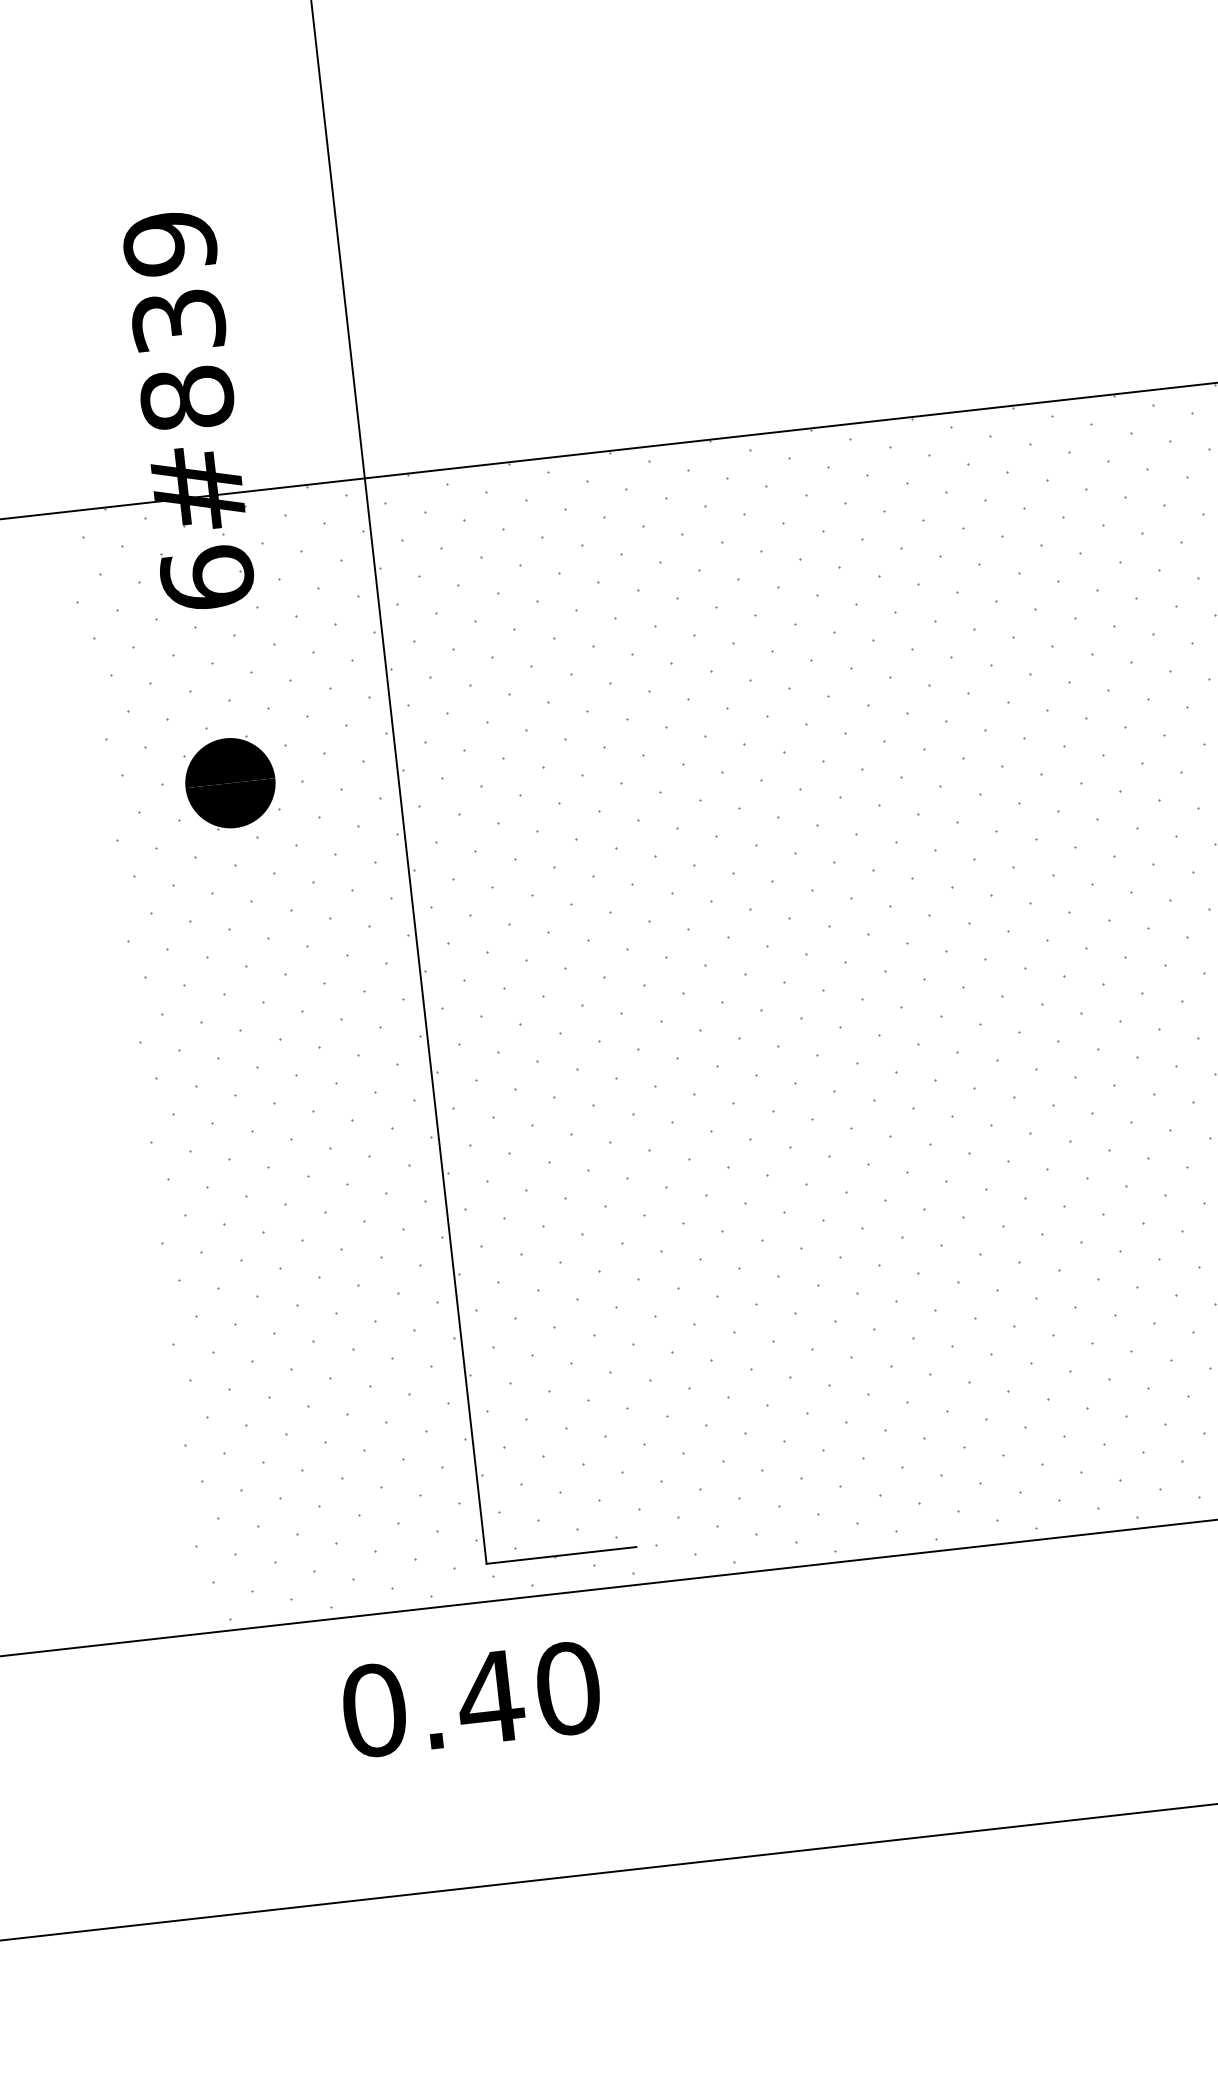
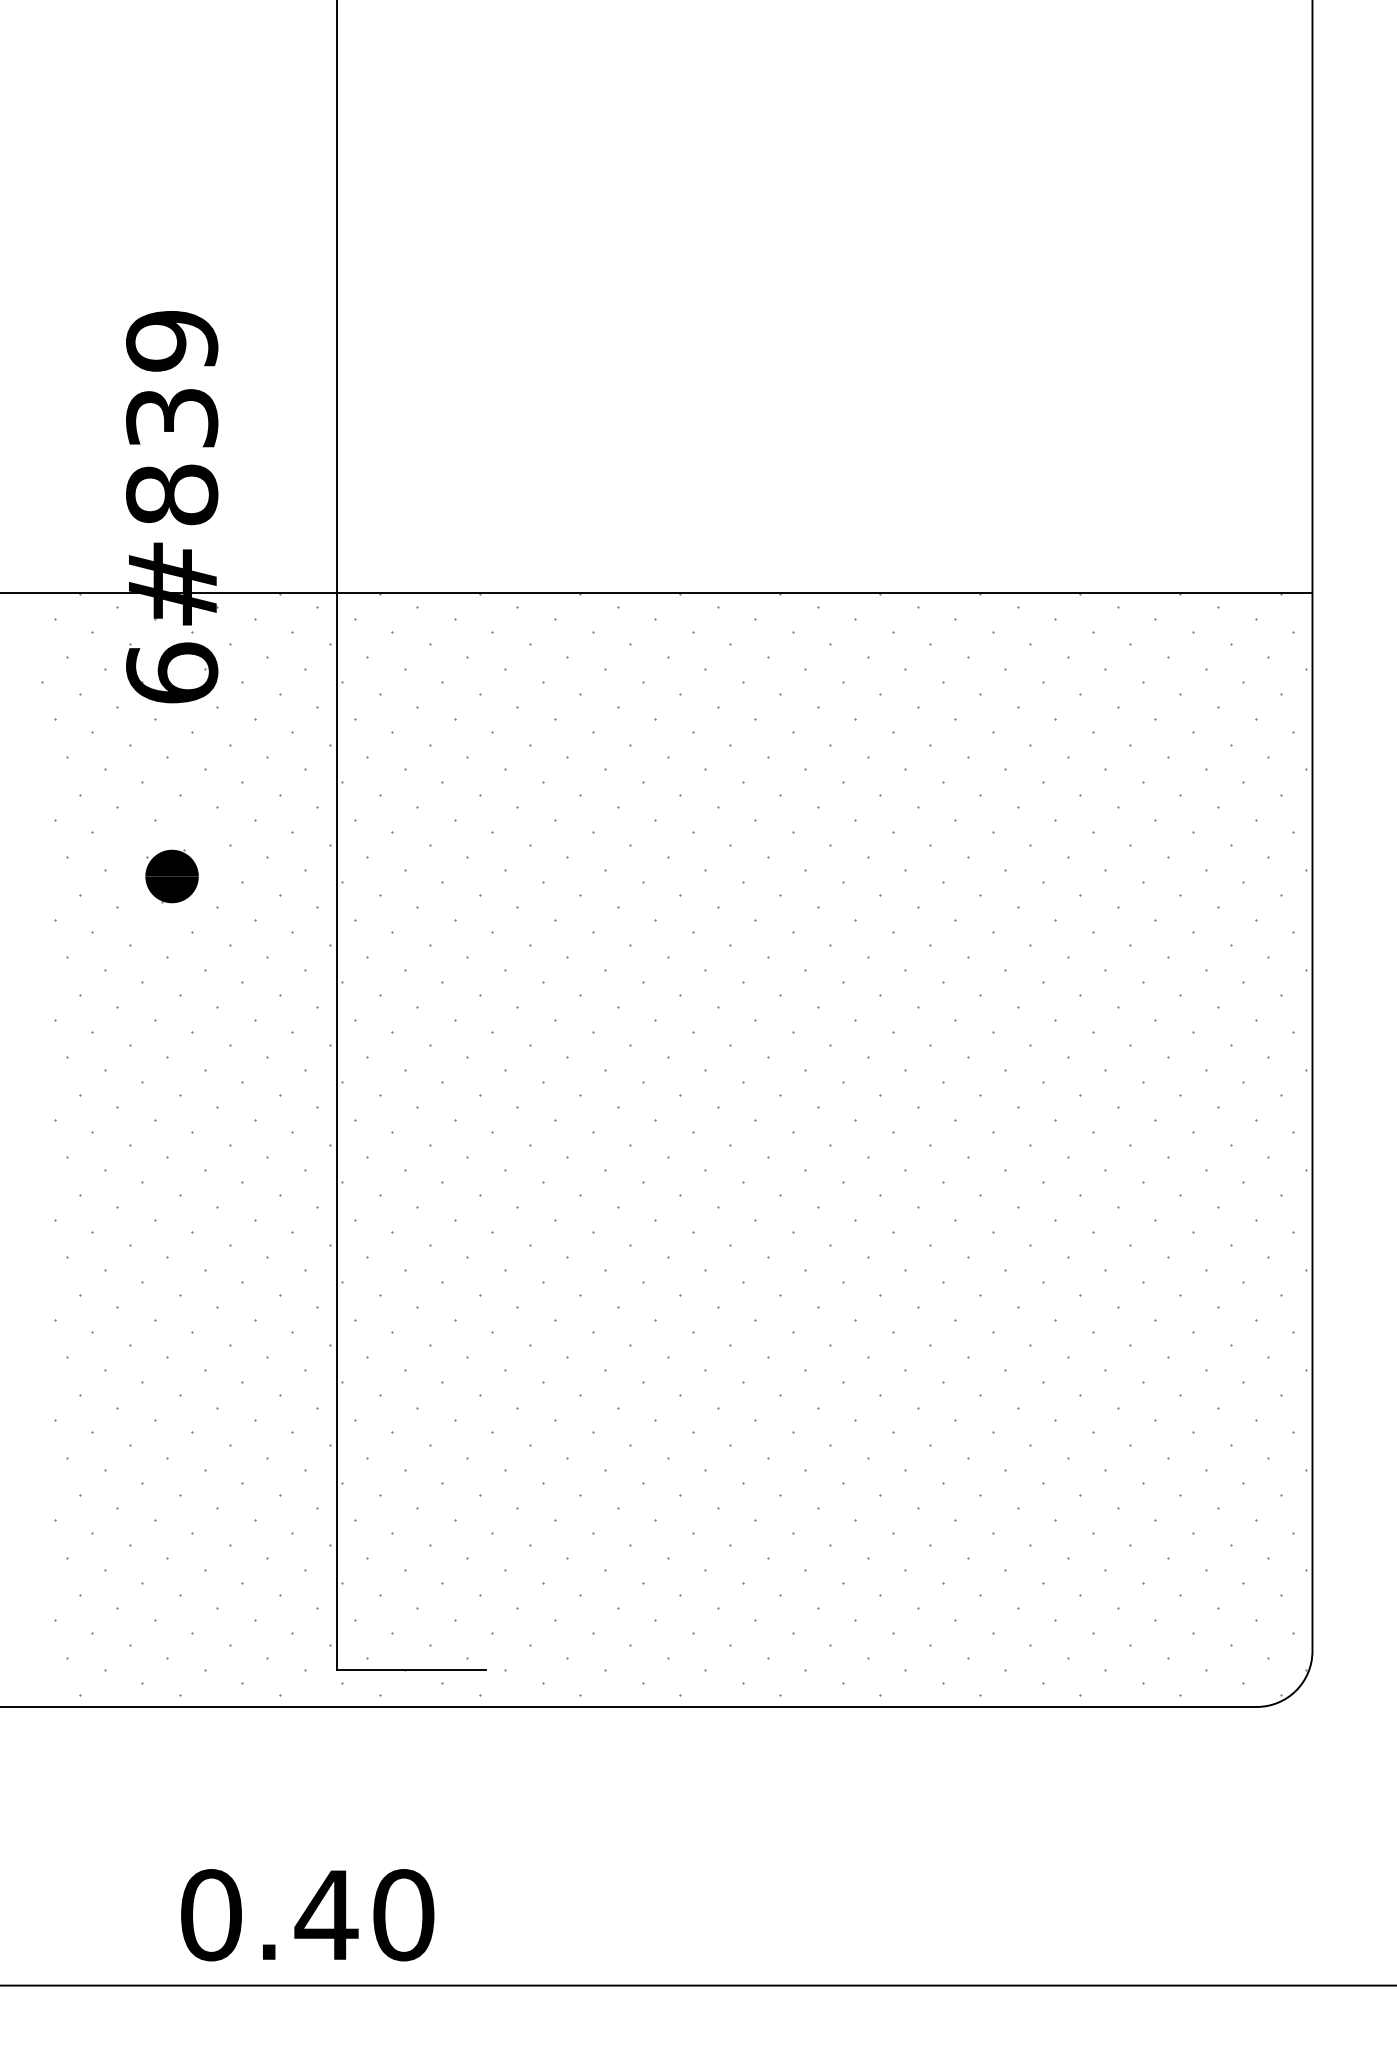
part: (229, 783) -> (171, 876), size x0.6
text: (471, 1699) -> (307, 1915), moved

